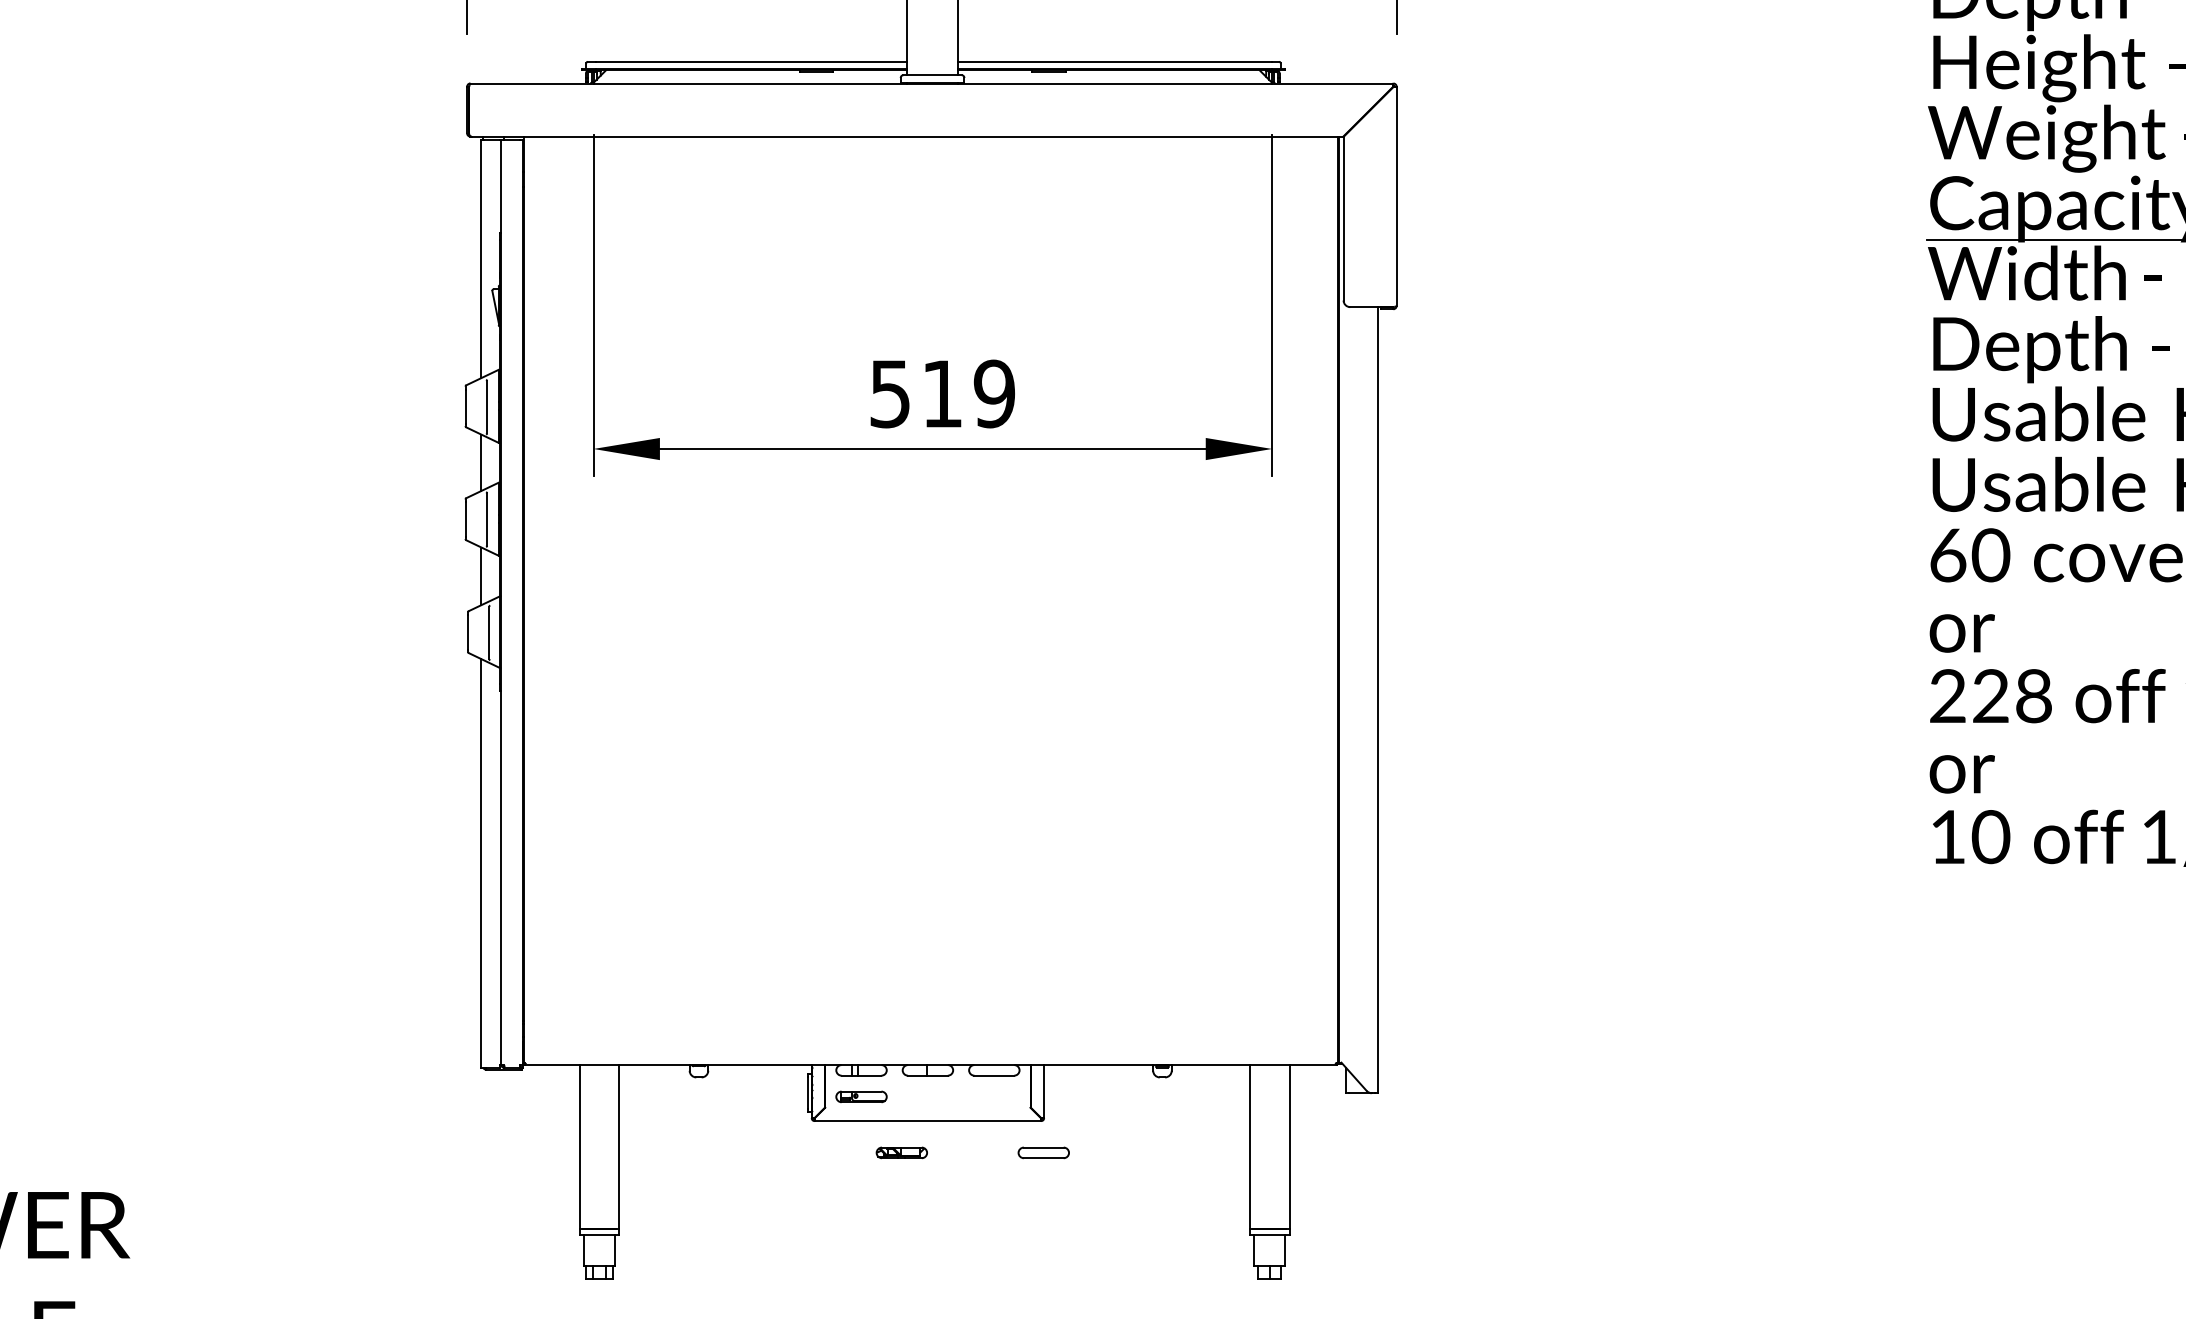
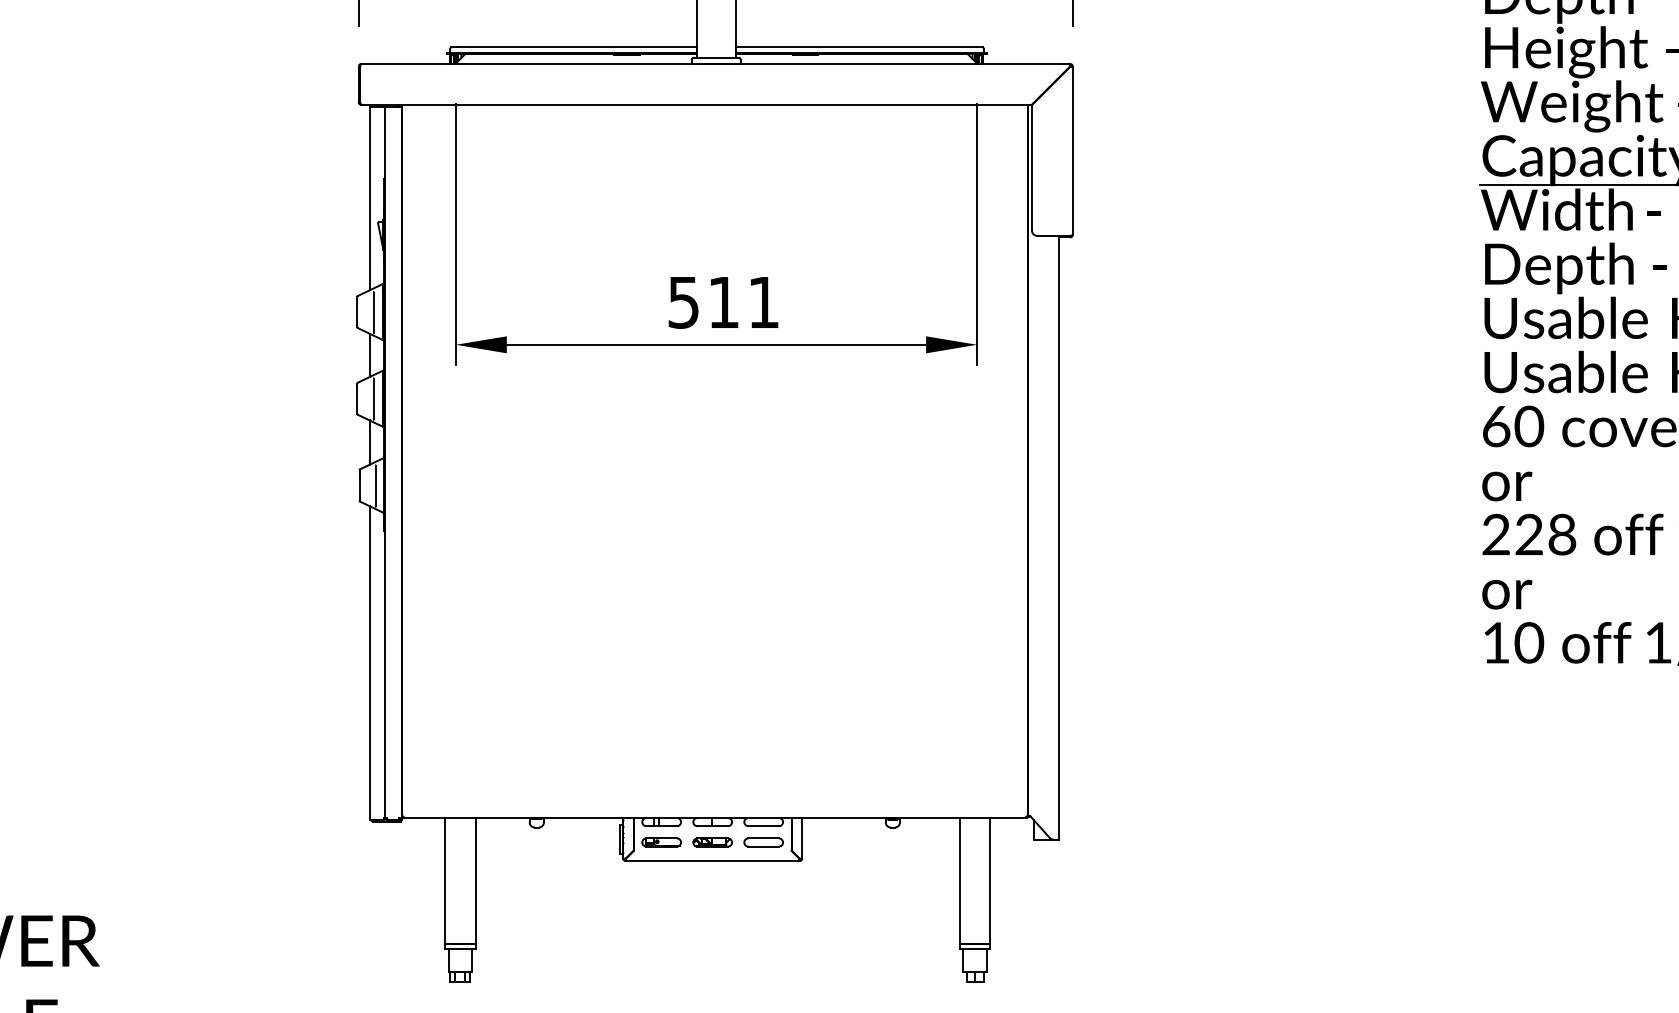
text: (994, 393) -> (763, 302), 519 -> 511
part: (901, 1152) -> (712, 842), moved
part: (1043, 1152) -> (763, 842), moved

